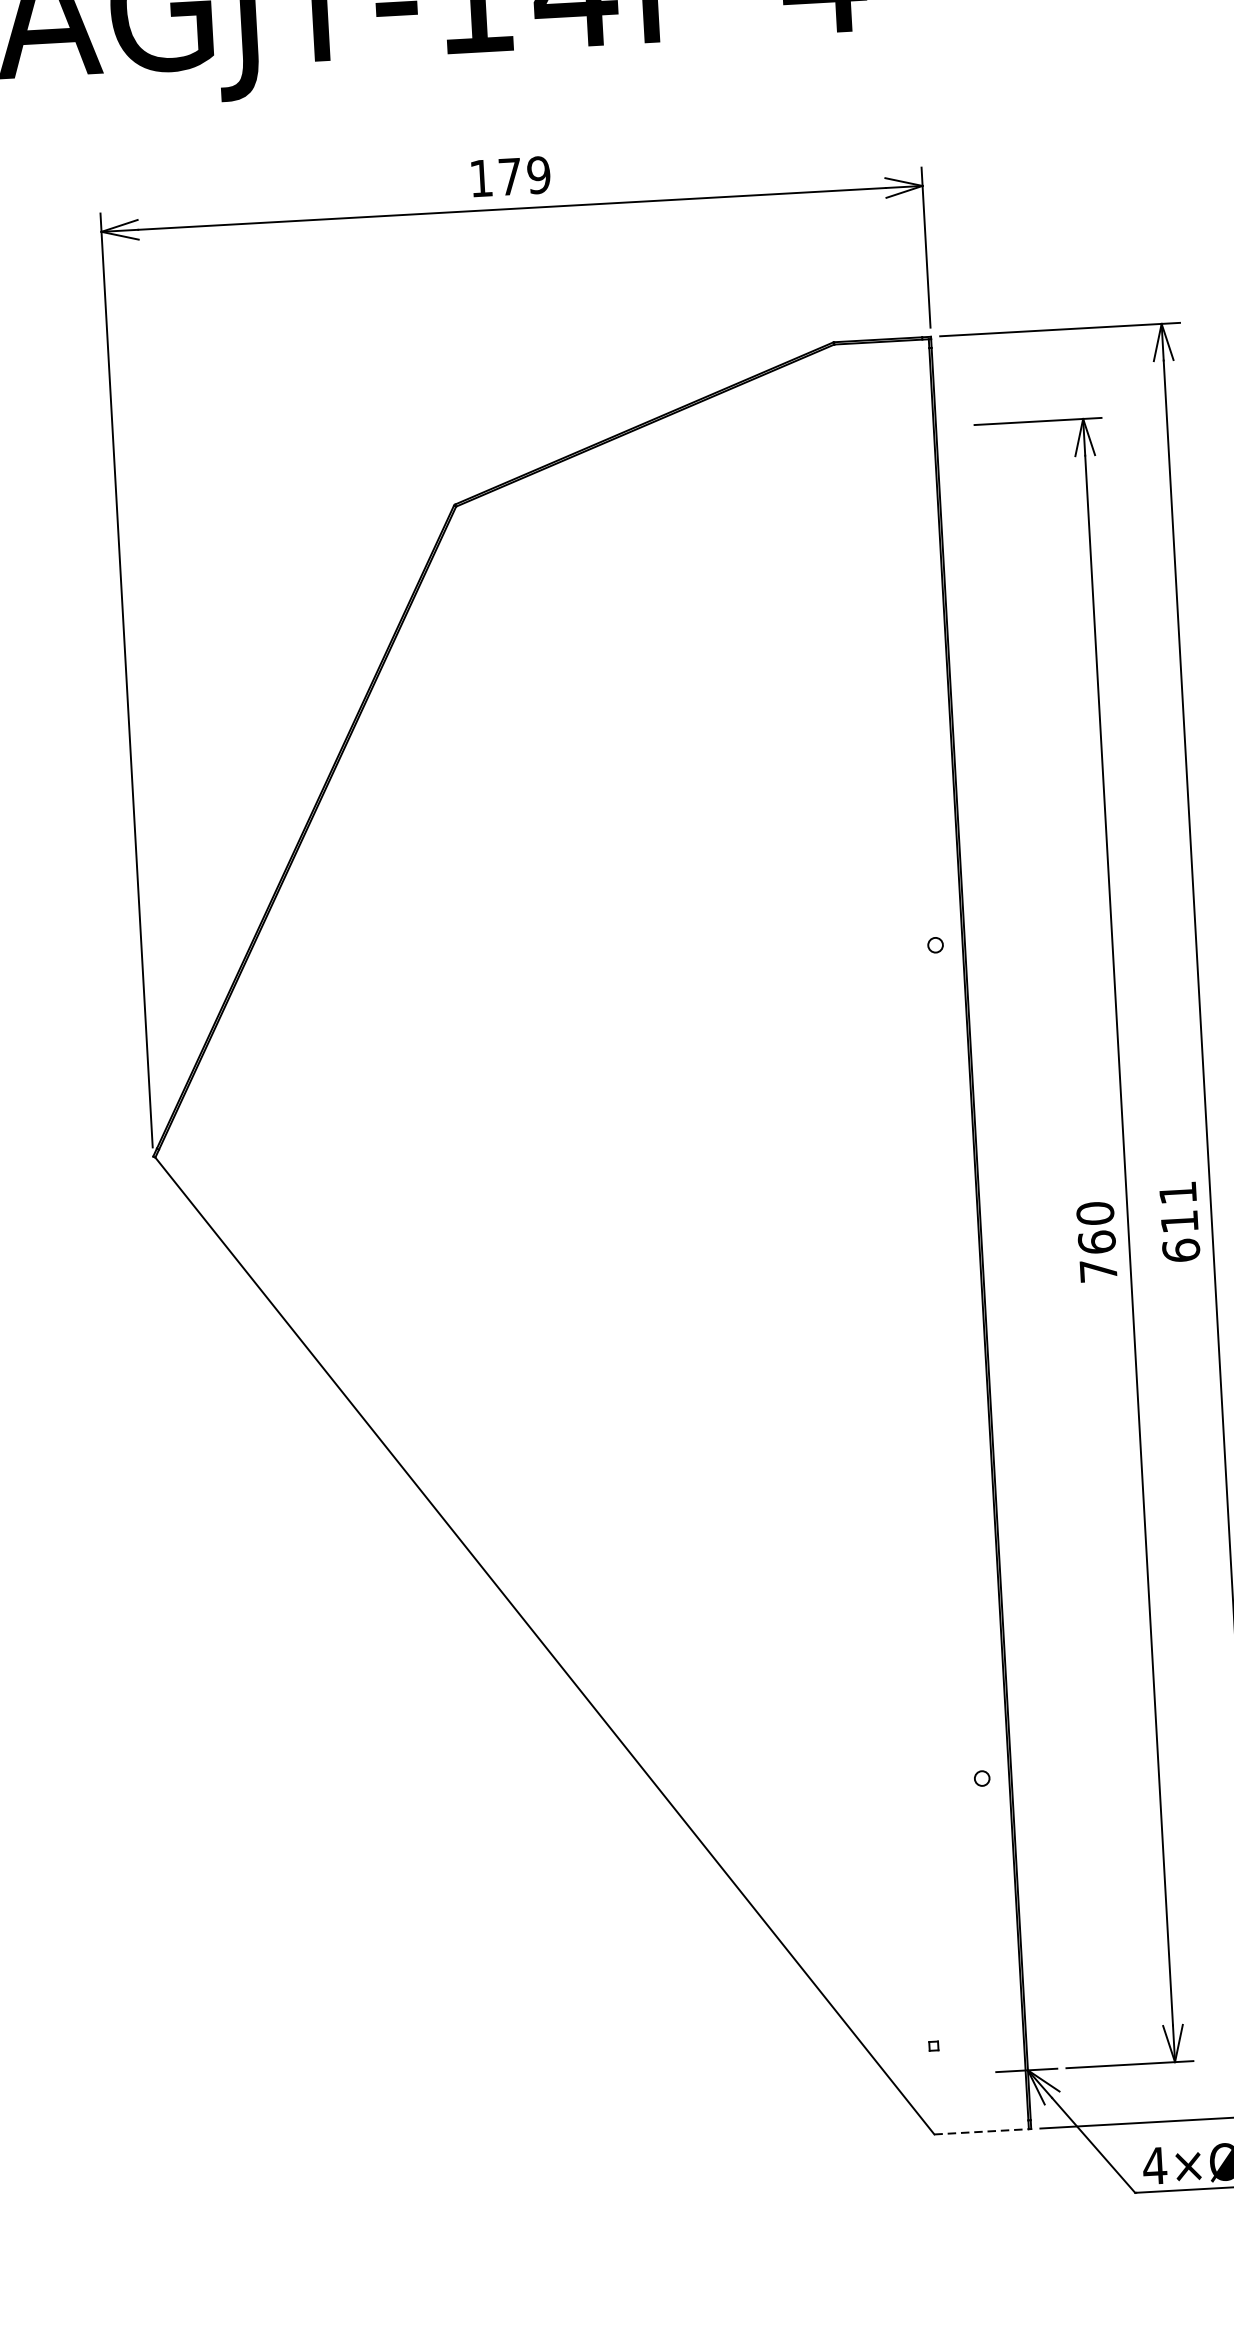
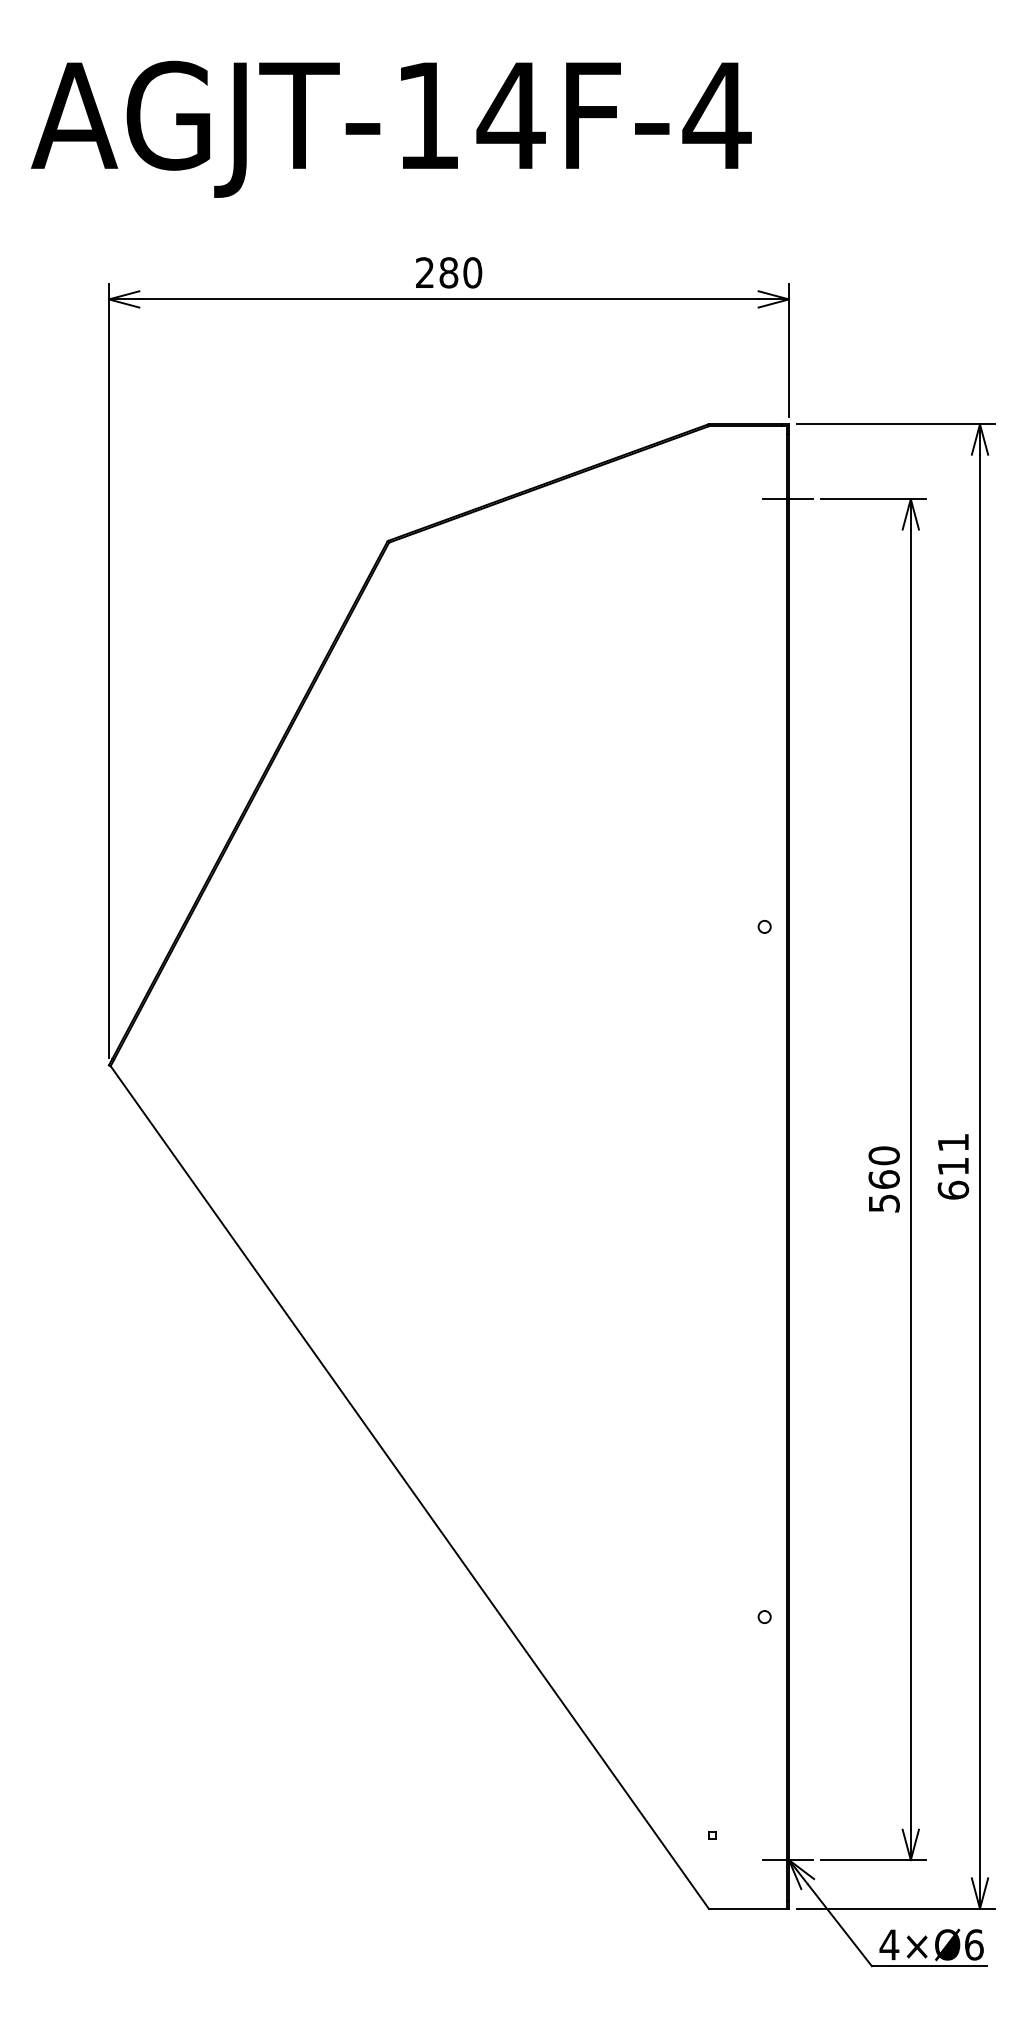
text: (510, 176) -> (449, 272), 179 -> 280
line: (934, 427) -> (787, 499), added
text: (1098, 1271) -> (884, 1203), 760 -> 560
line: (982, 2131) -> (748, 1908), dashed -> solid

